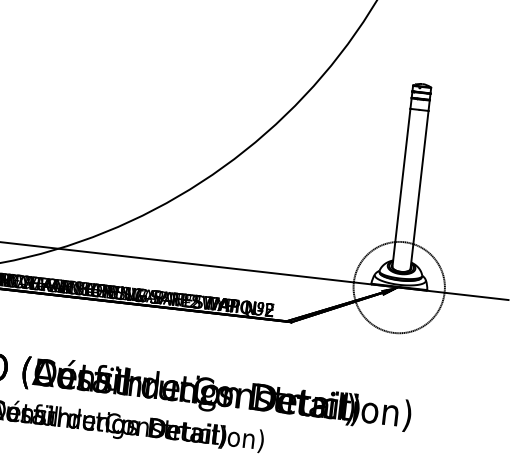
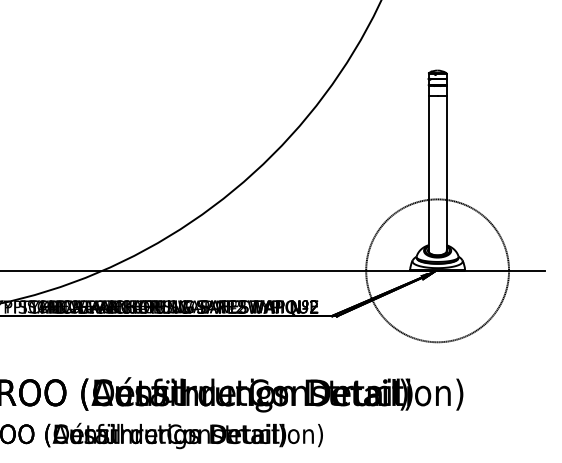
circle: (399, 287) -> (437, 270), size x1.6

